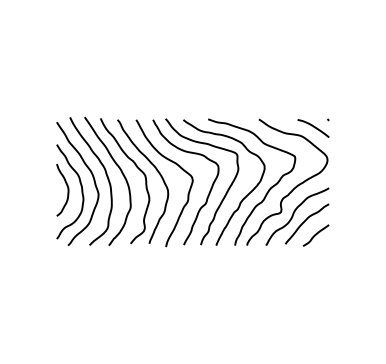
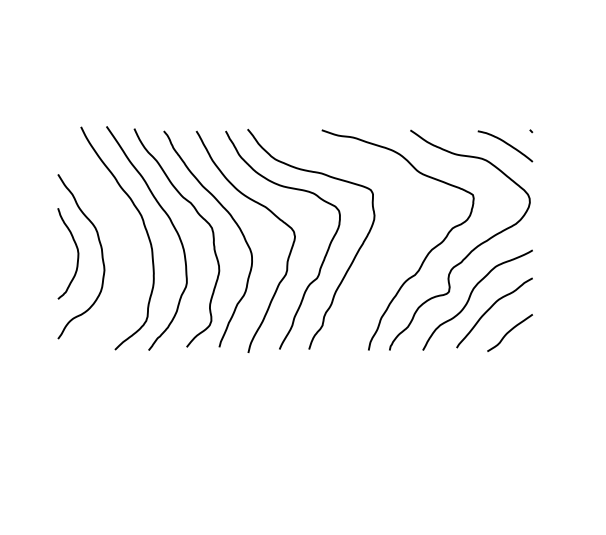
curve: (93, 181) -> (121, 238), removed
curve: (242, 198) -> (381, 268), removed

